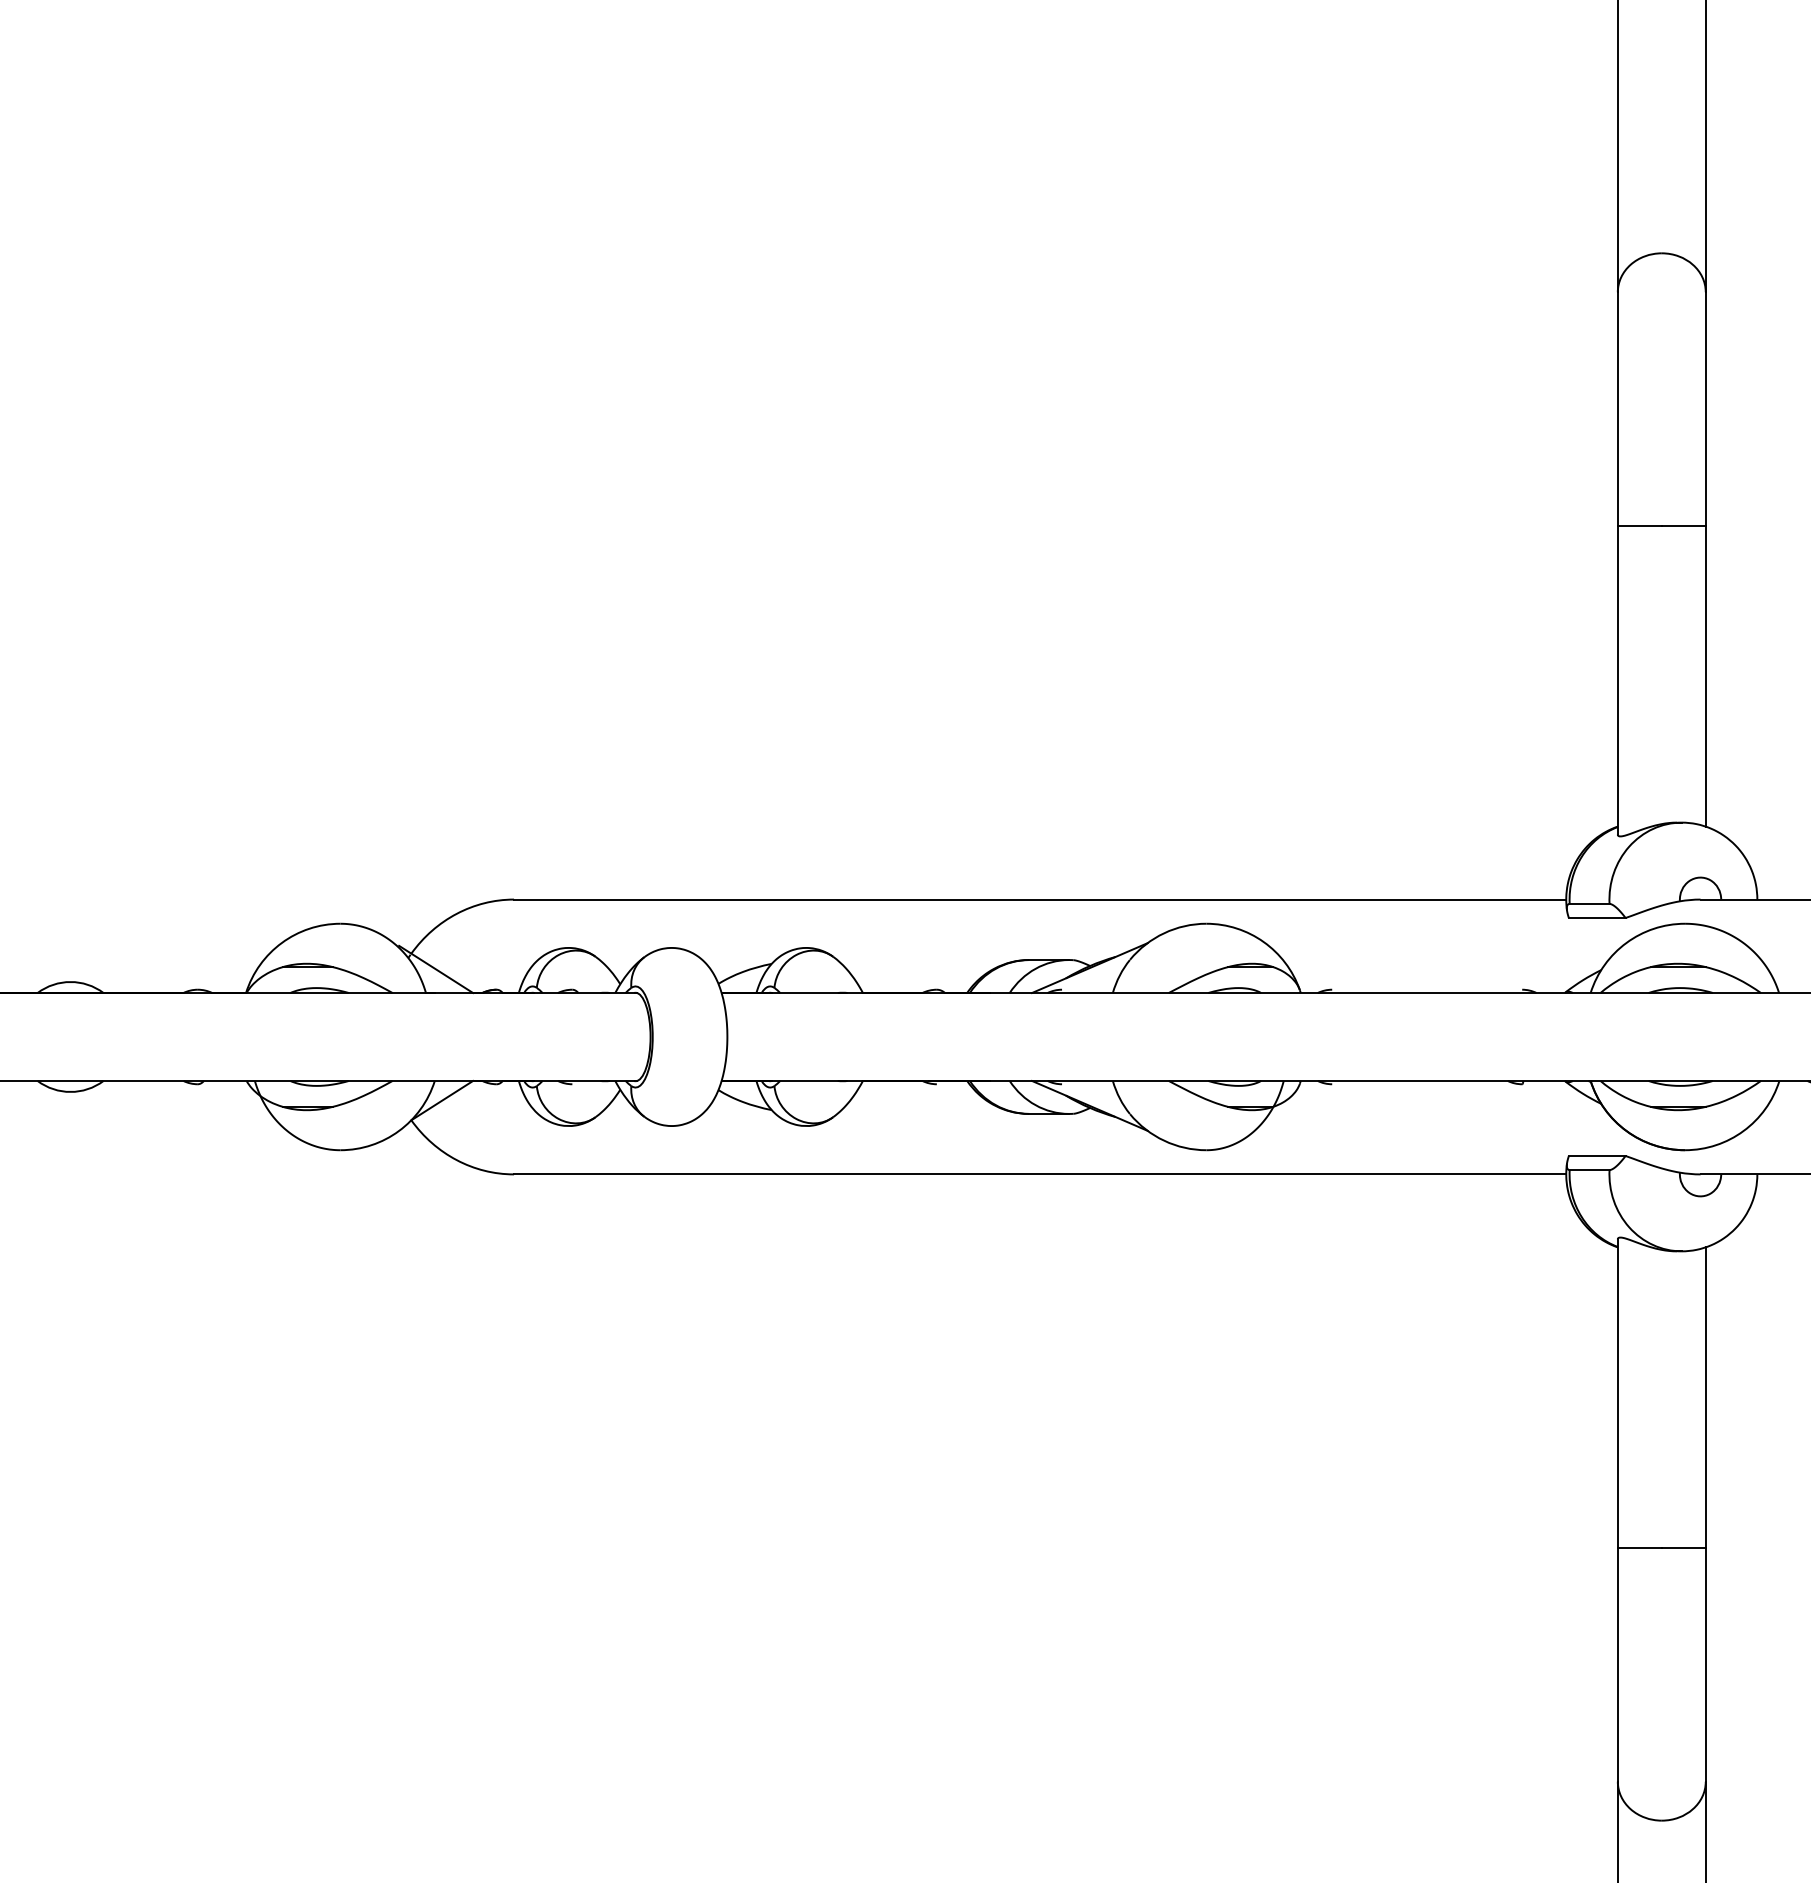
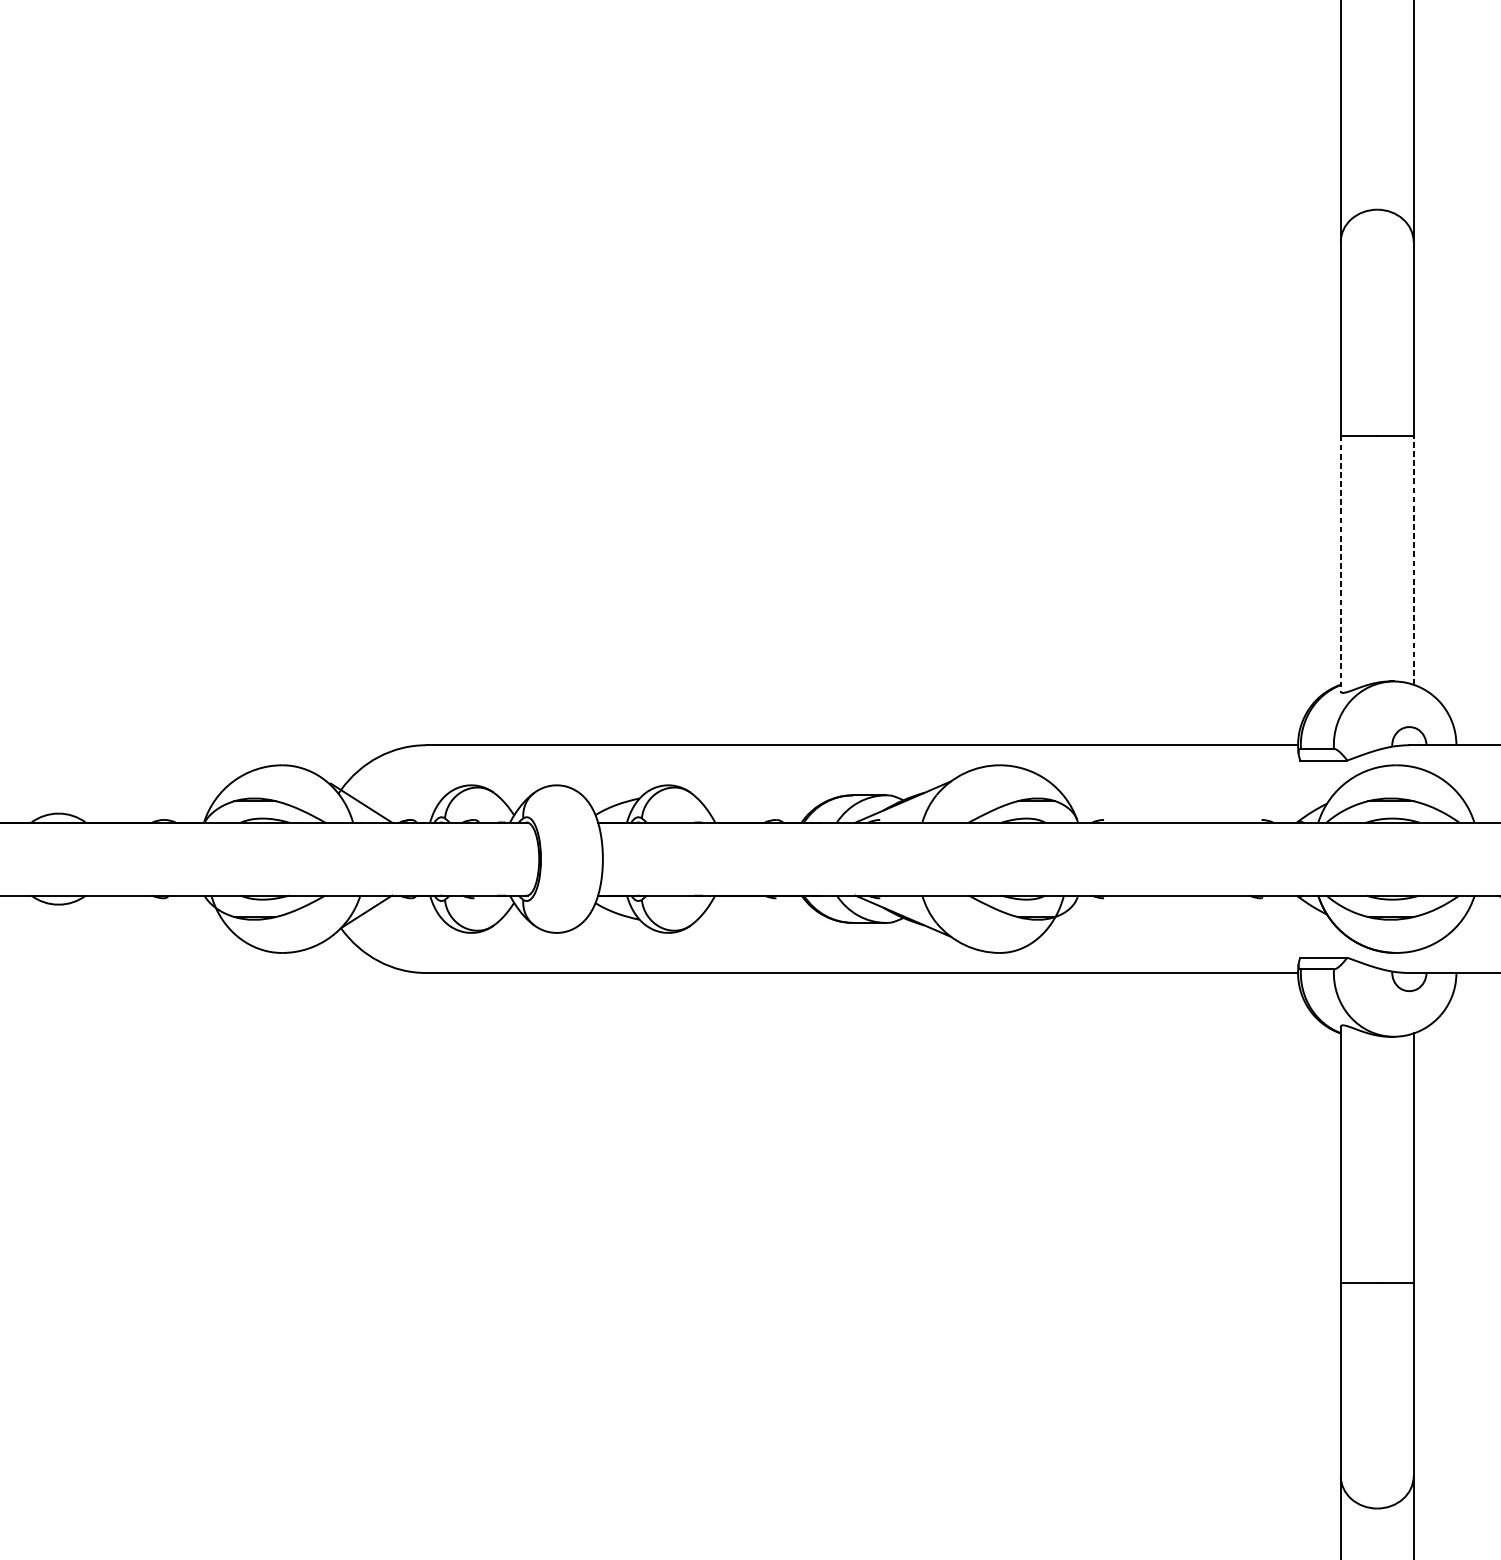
line: (1705, 675) -> (1413, 559), solid -> dashed
line: (1617, 680) -> (1340, 563), solid -> dashed

